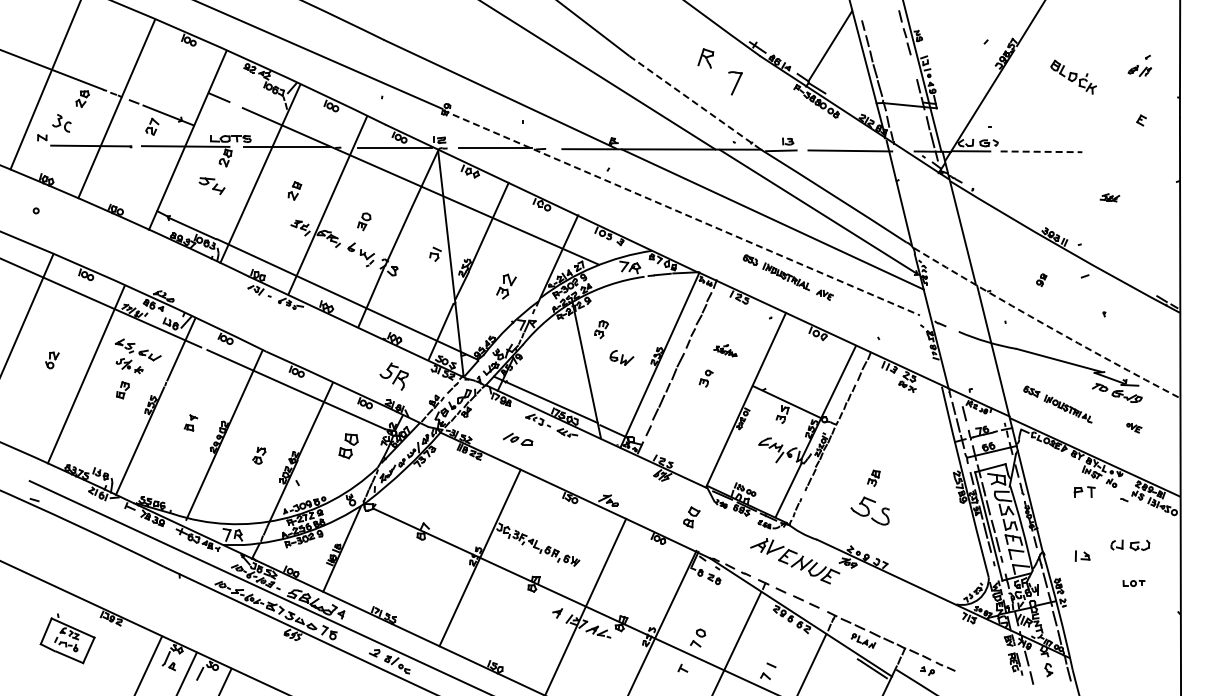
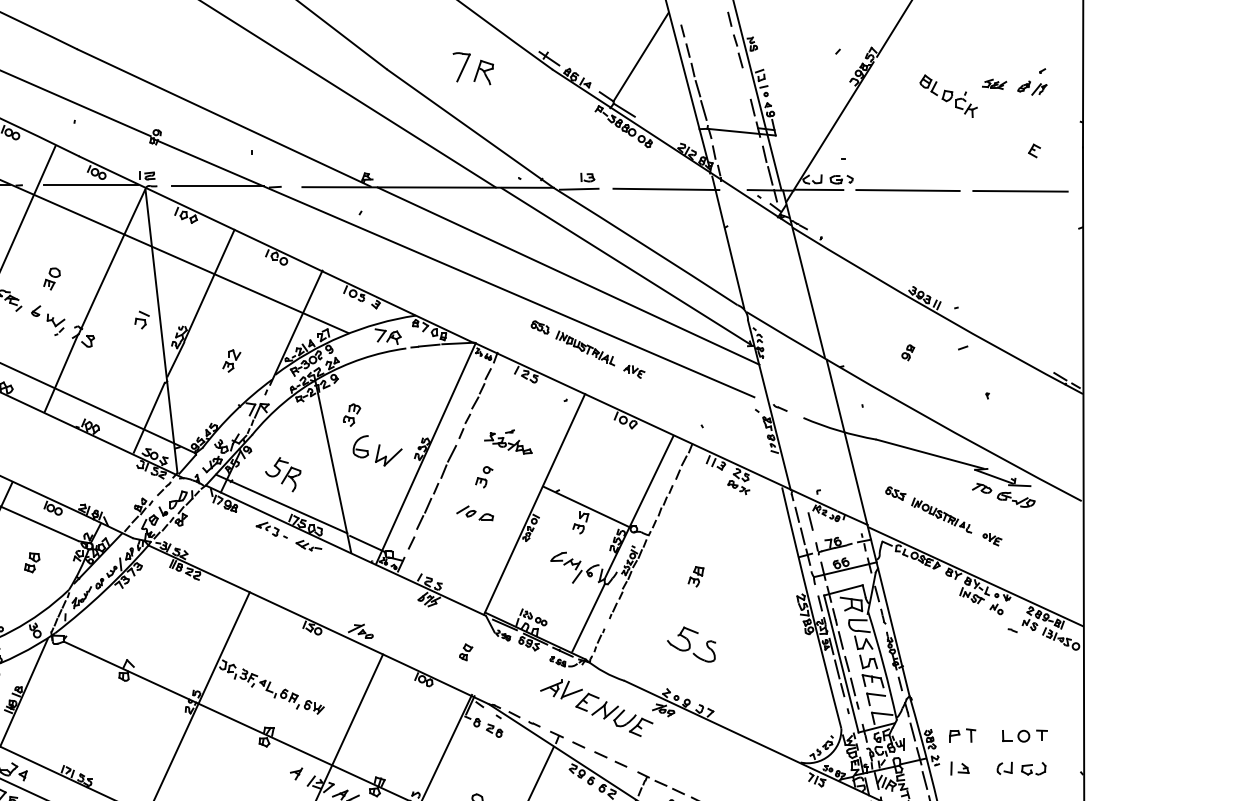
part: (735, 83) -> (461, 67), moved
line: (695, 102) -> (470, 128), dashed -> solid
line: (1041, 151) -> (908, 190), dashed -> solid
line: (1130, 152) -> (1020, 191), added
part: (1109, 197) -> (993, 83), moved
line: (681, 212) -> (453, 267), dashed -> solid
part: (506, 286) -> (231, 360), size x0.71
arc: (1045, 324) -> (913, 408), dashed -> solid
part: (725, 350) -> (508, 441), size x1.67
part: (621, 357) -> (377, 450), size x1.67
part: (393, 376) -> (282, 474), moved
part: (1134, 427) -> (992, 538), moved
part: (518, 438) -> (475, 512), moved
part: (348, 446) -> (32, 562), size x0.62
part: (873, 477) -> (695, 575), moved
part: (1084, 491) -> (962, 734), moved
part: (691, 516) -> (465, 651), size x0.62
part: (1130, 545) -> (1021, 768), moved
part: (1082, 555) -> (959, 767), moved
part: (1133, 583) -> (1024, 736), size x1.67

